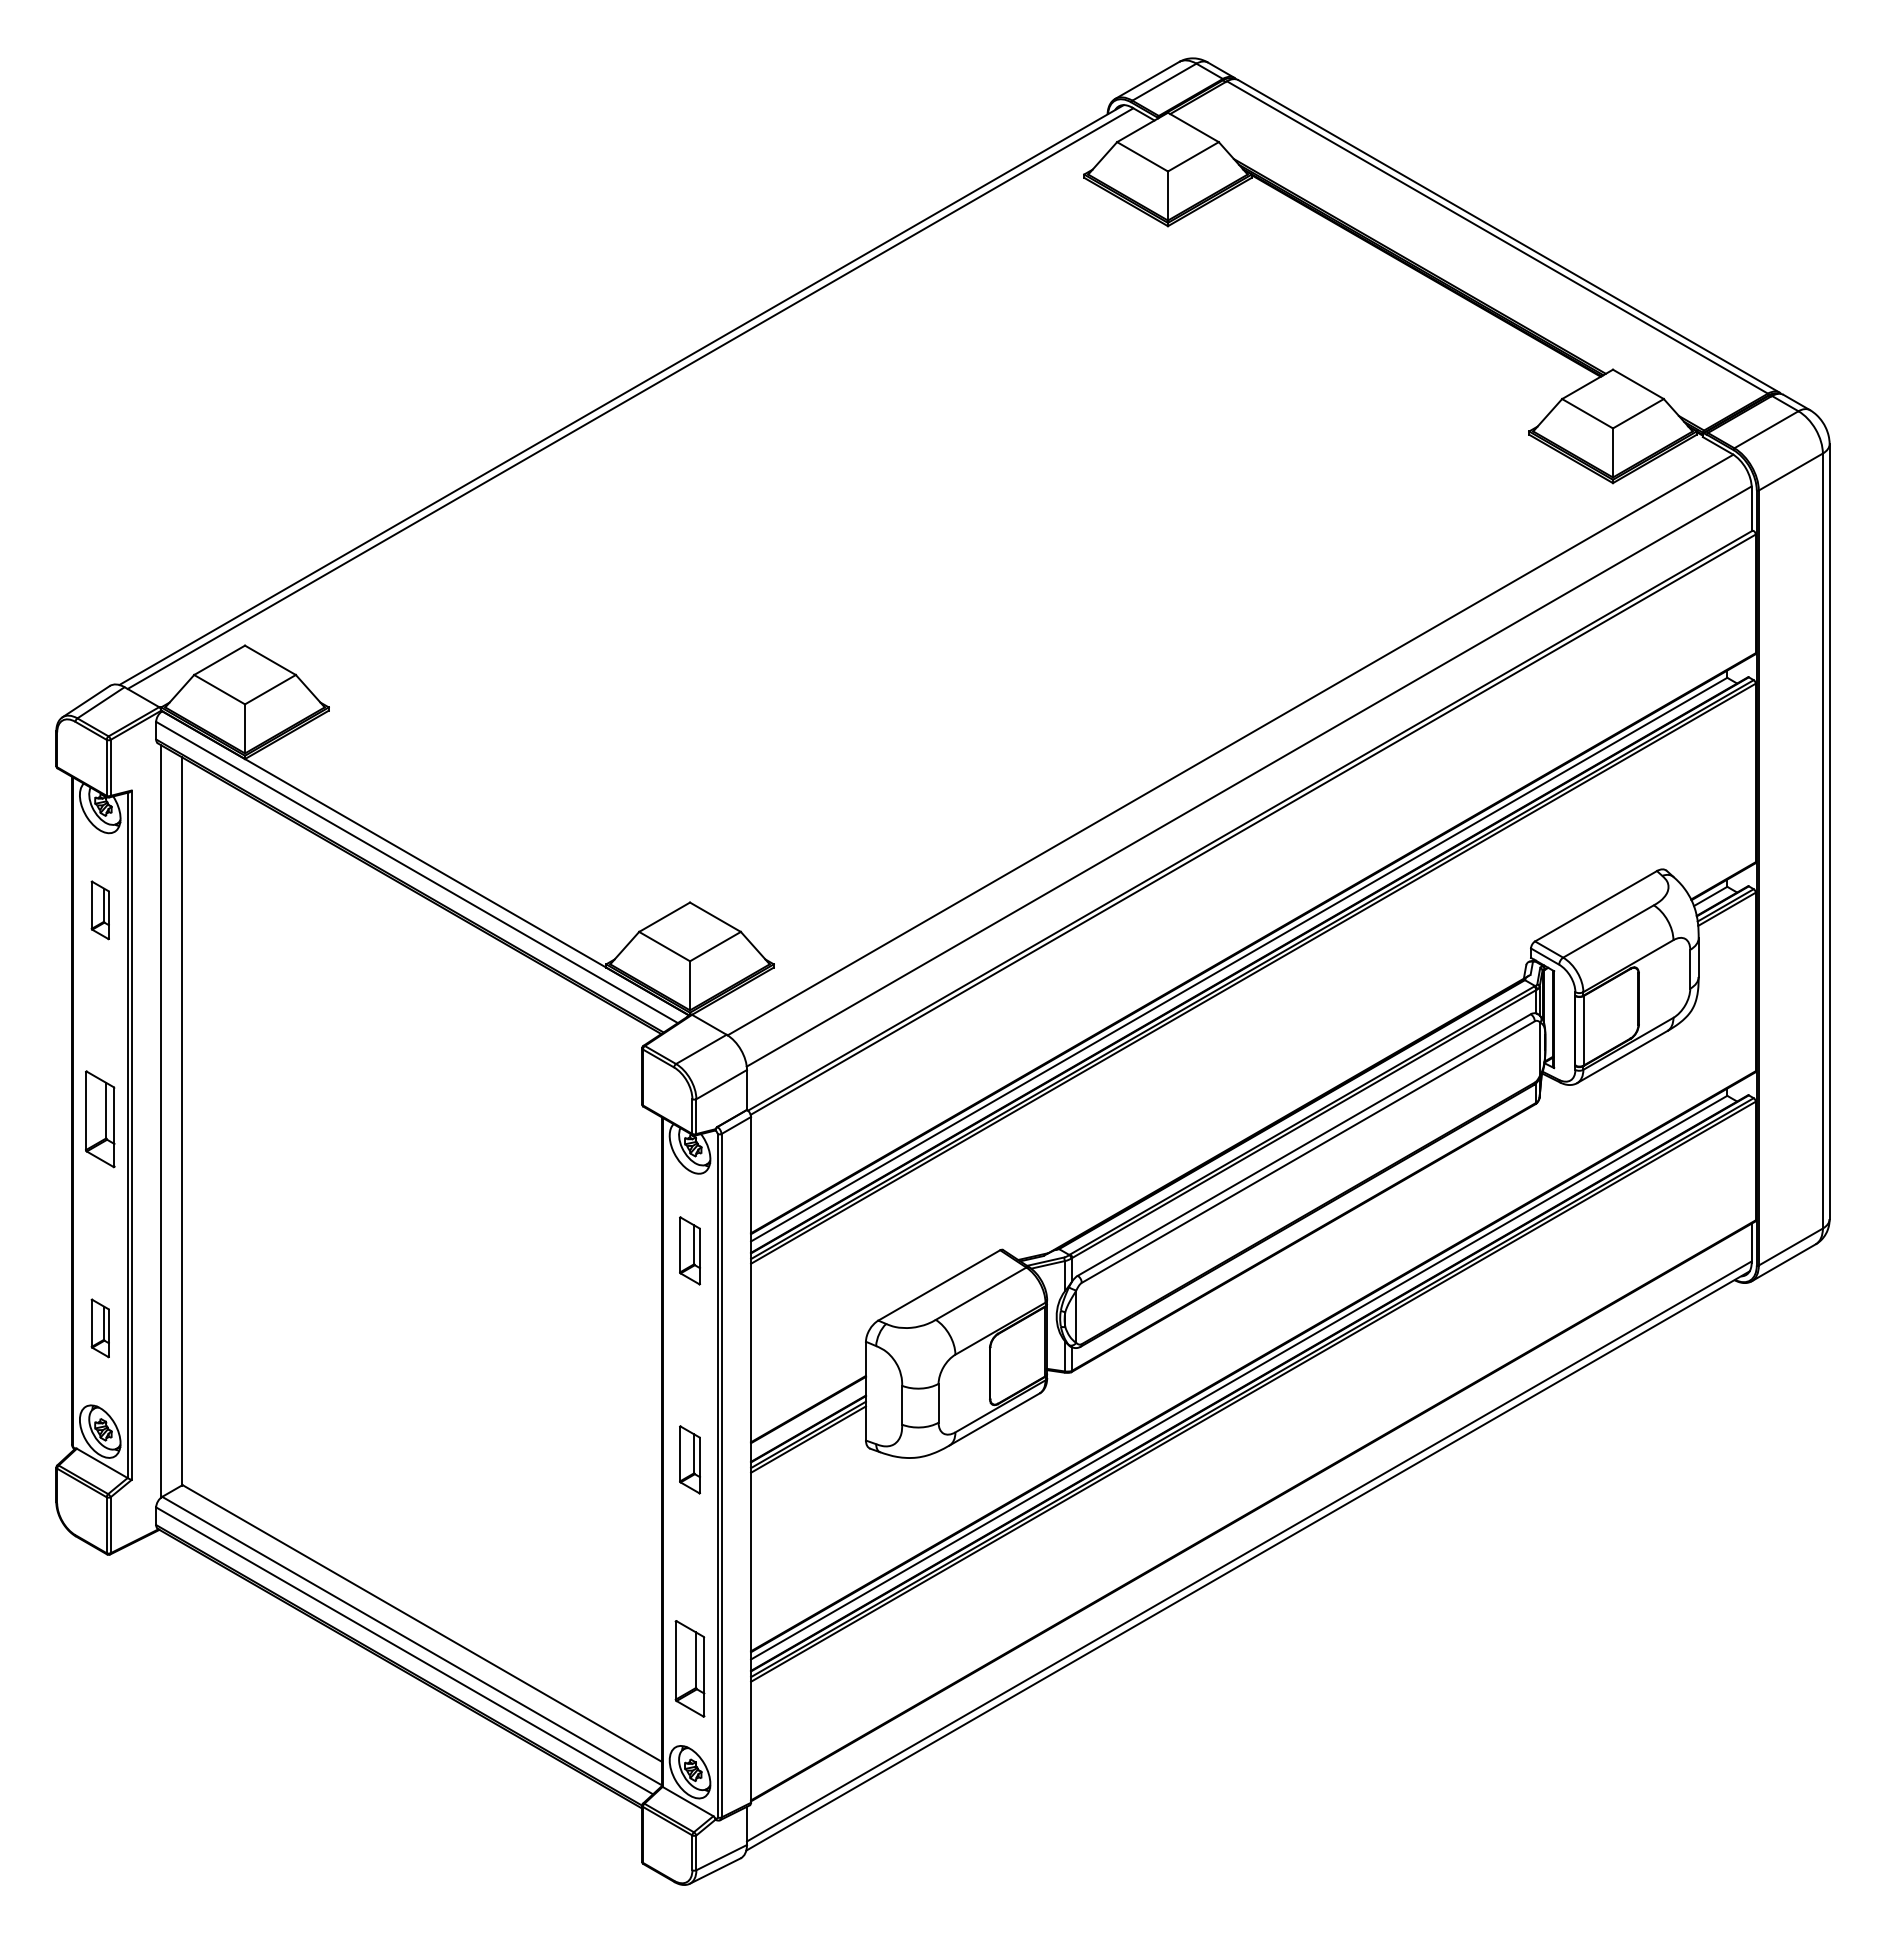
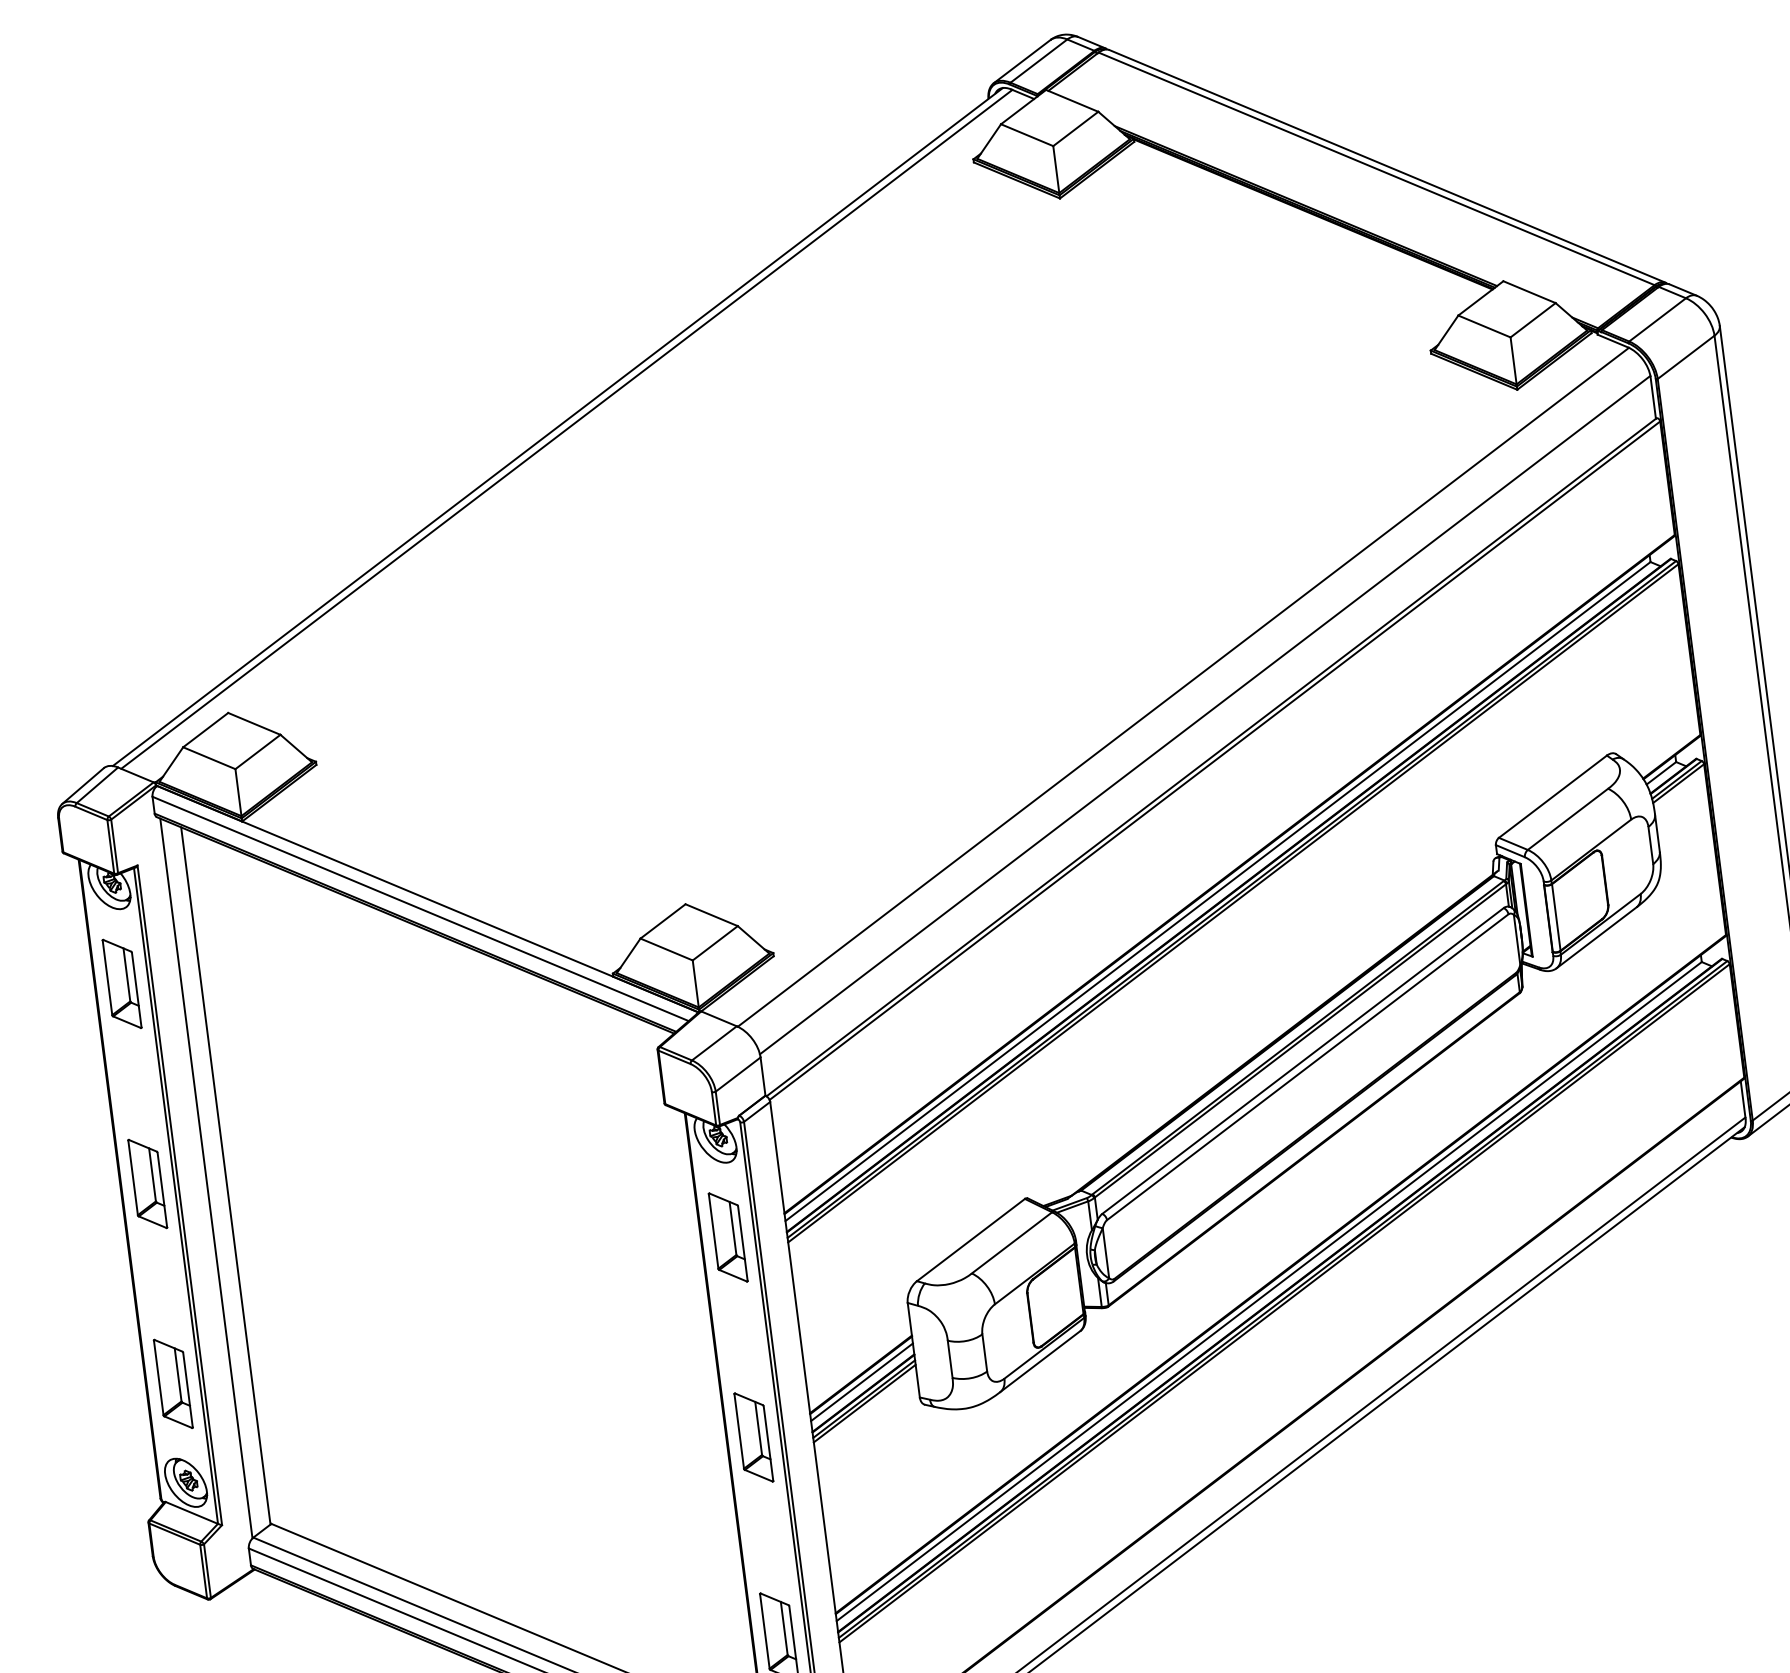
part: (100, 910) -> (122, 984), size x1.67
part: (689, 1250) -> (727, 1237), size x1.43
part: (100, 1328) -> (173, 1384), size x1.67
line: (808, 1417) -> (862, 1382), added
part: (689, 1459) -> (753, 1437), size x1.43

